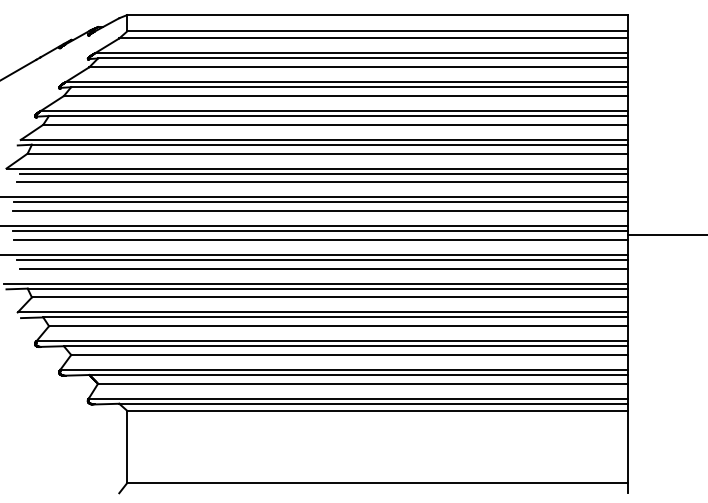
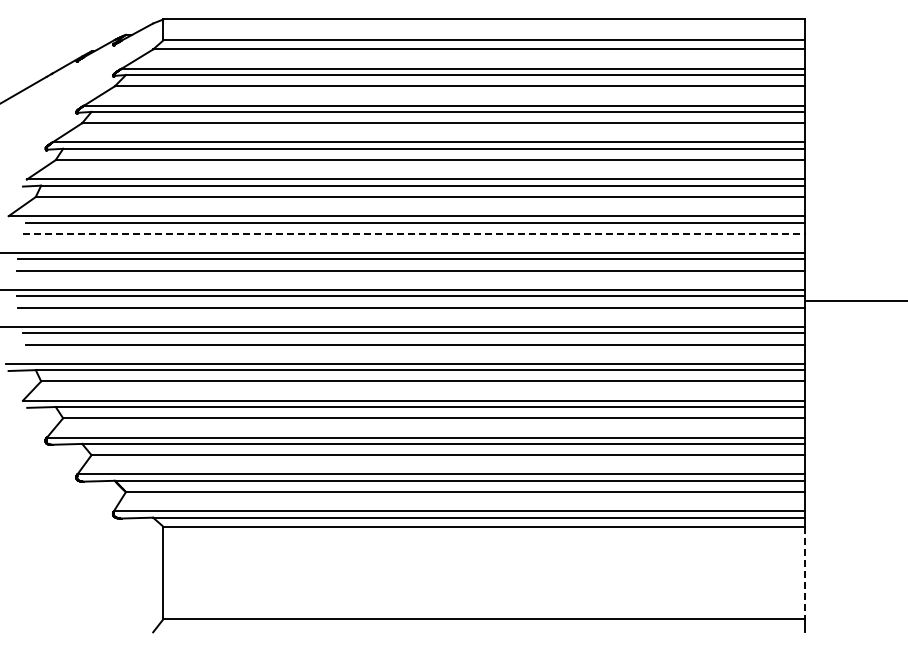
line: (323, 182) -> (414, 233), solid -> dashed
line: (628, 447) -> (805, 573), solid -> dashed

